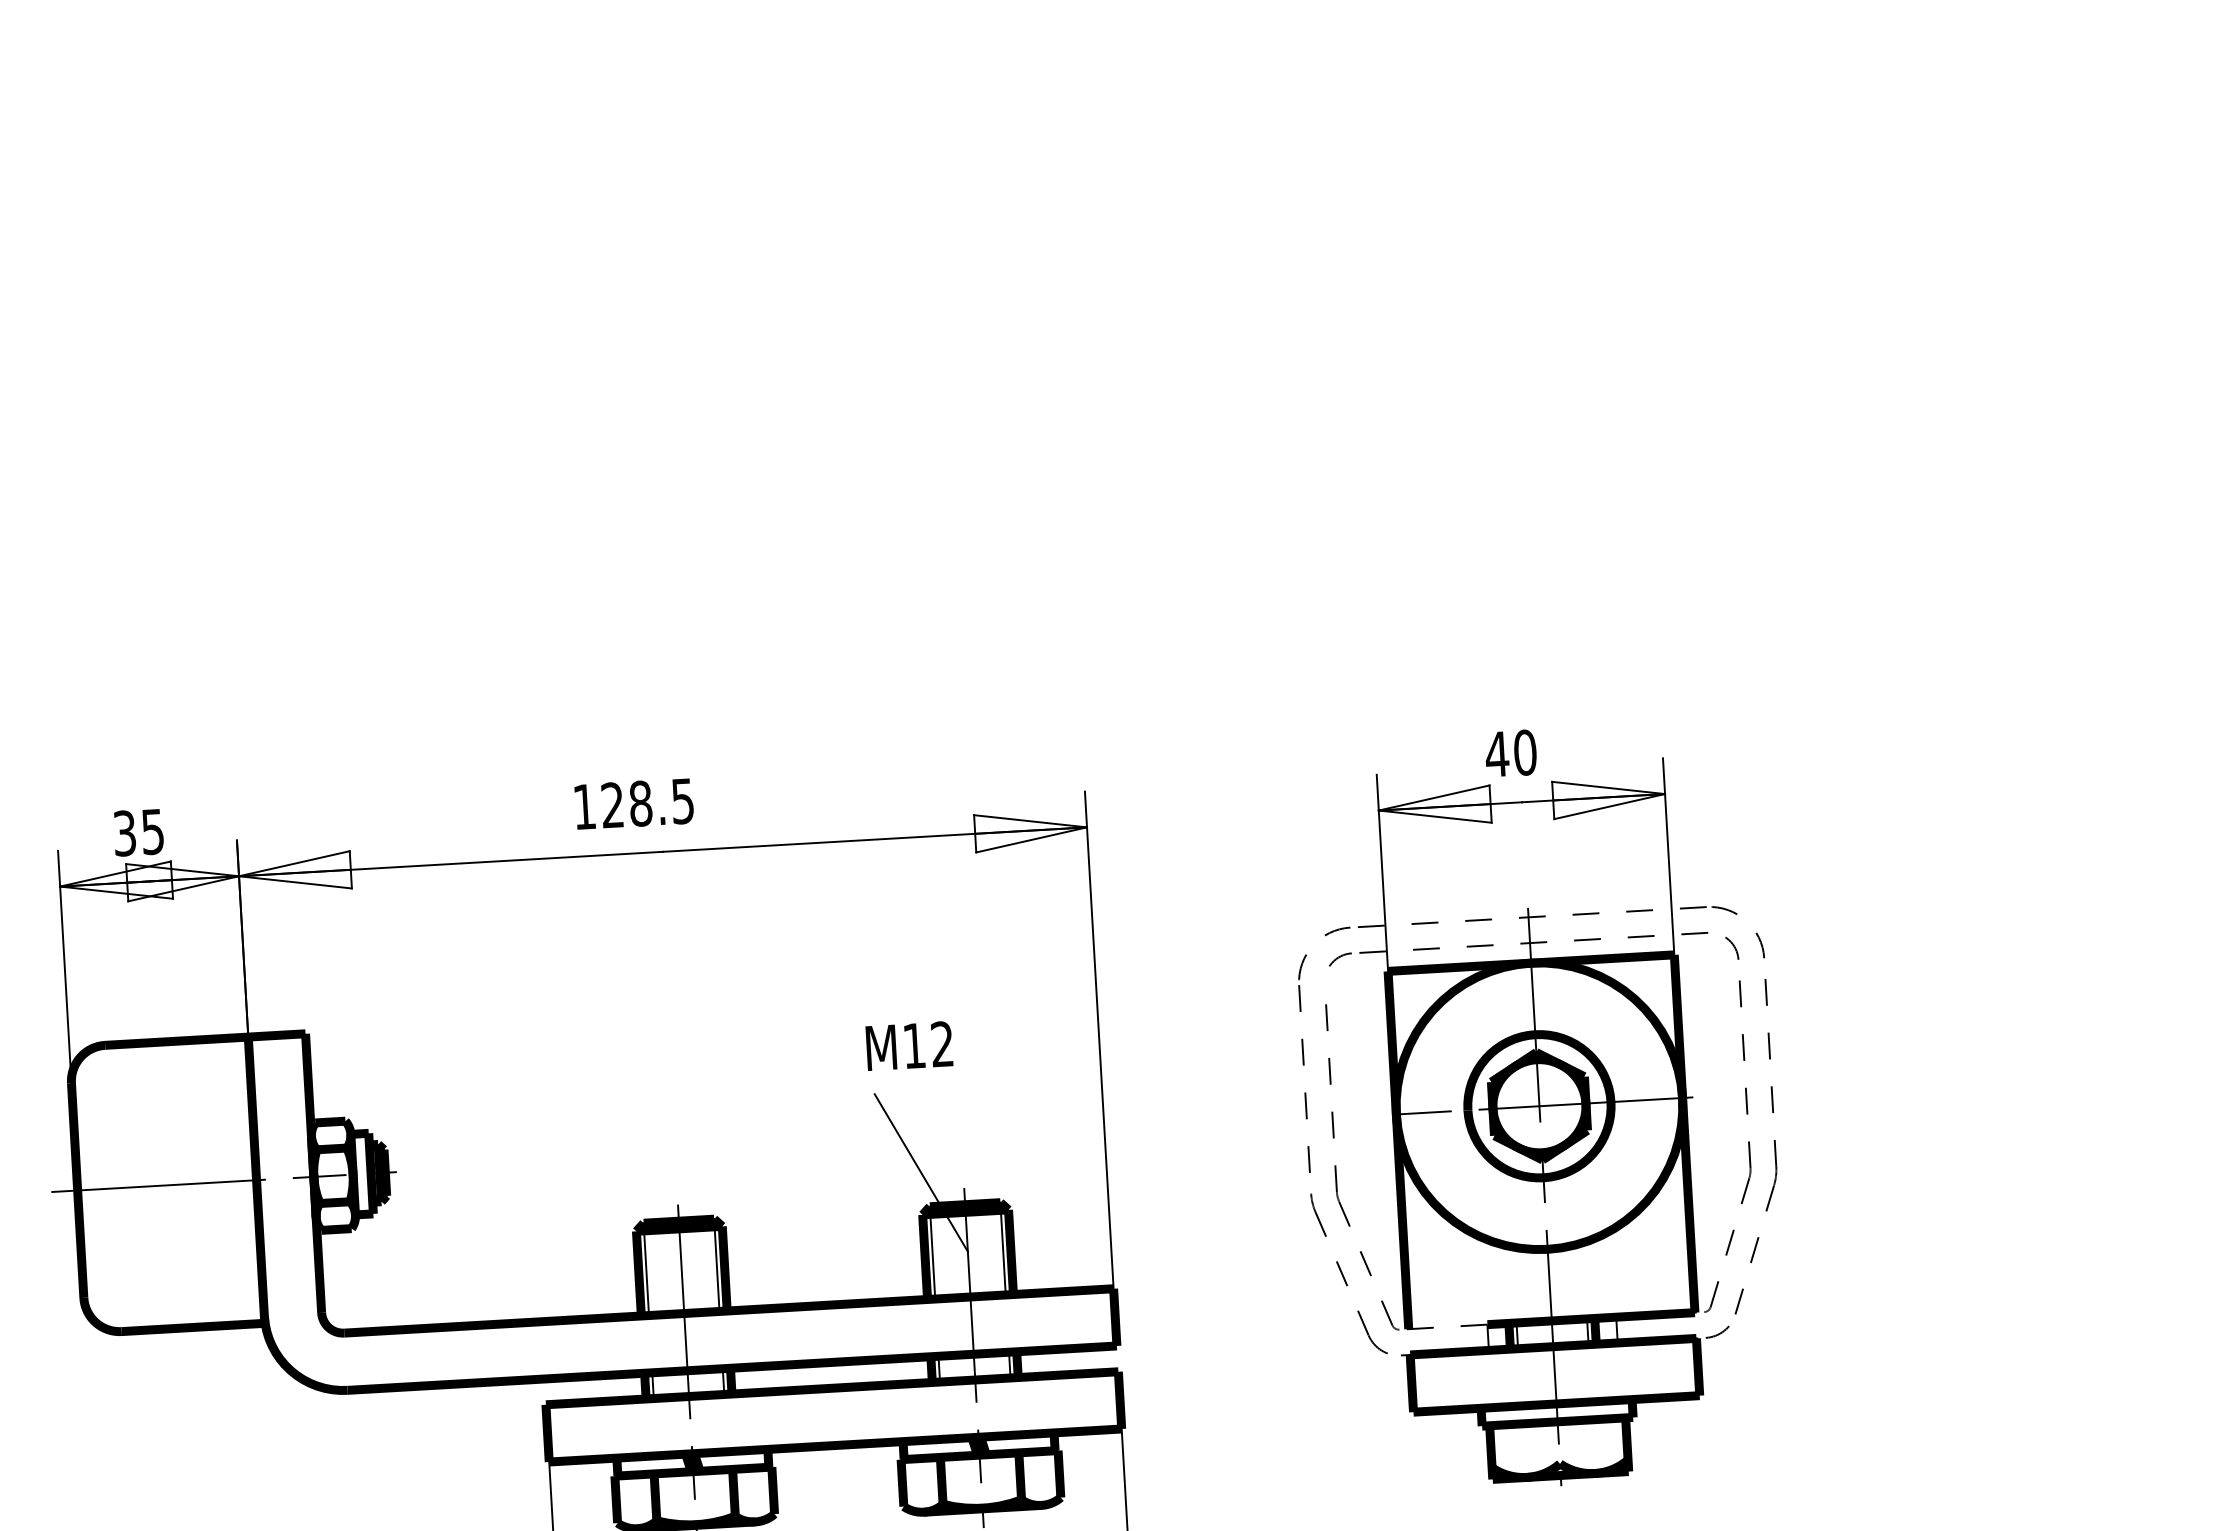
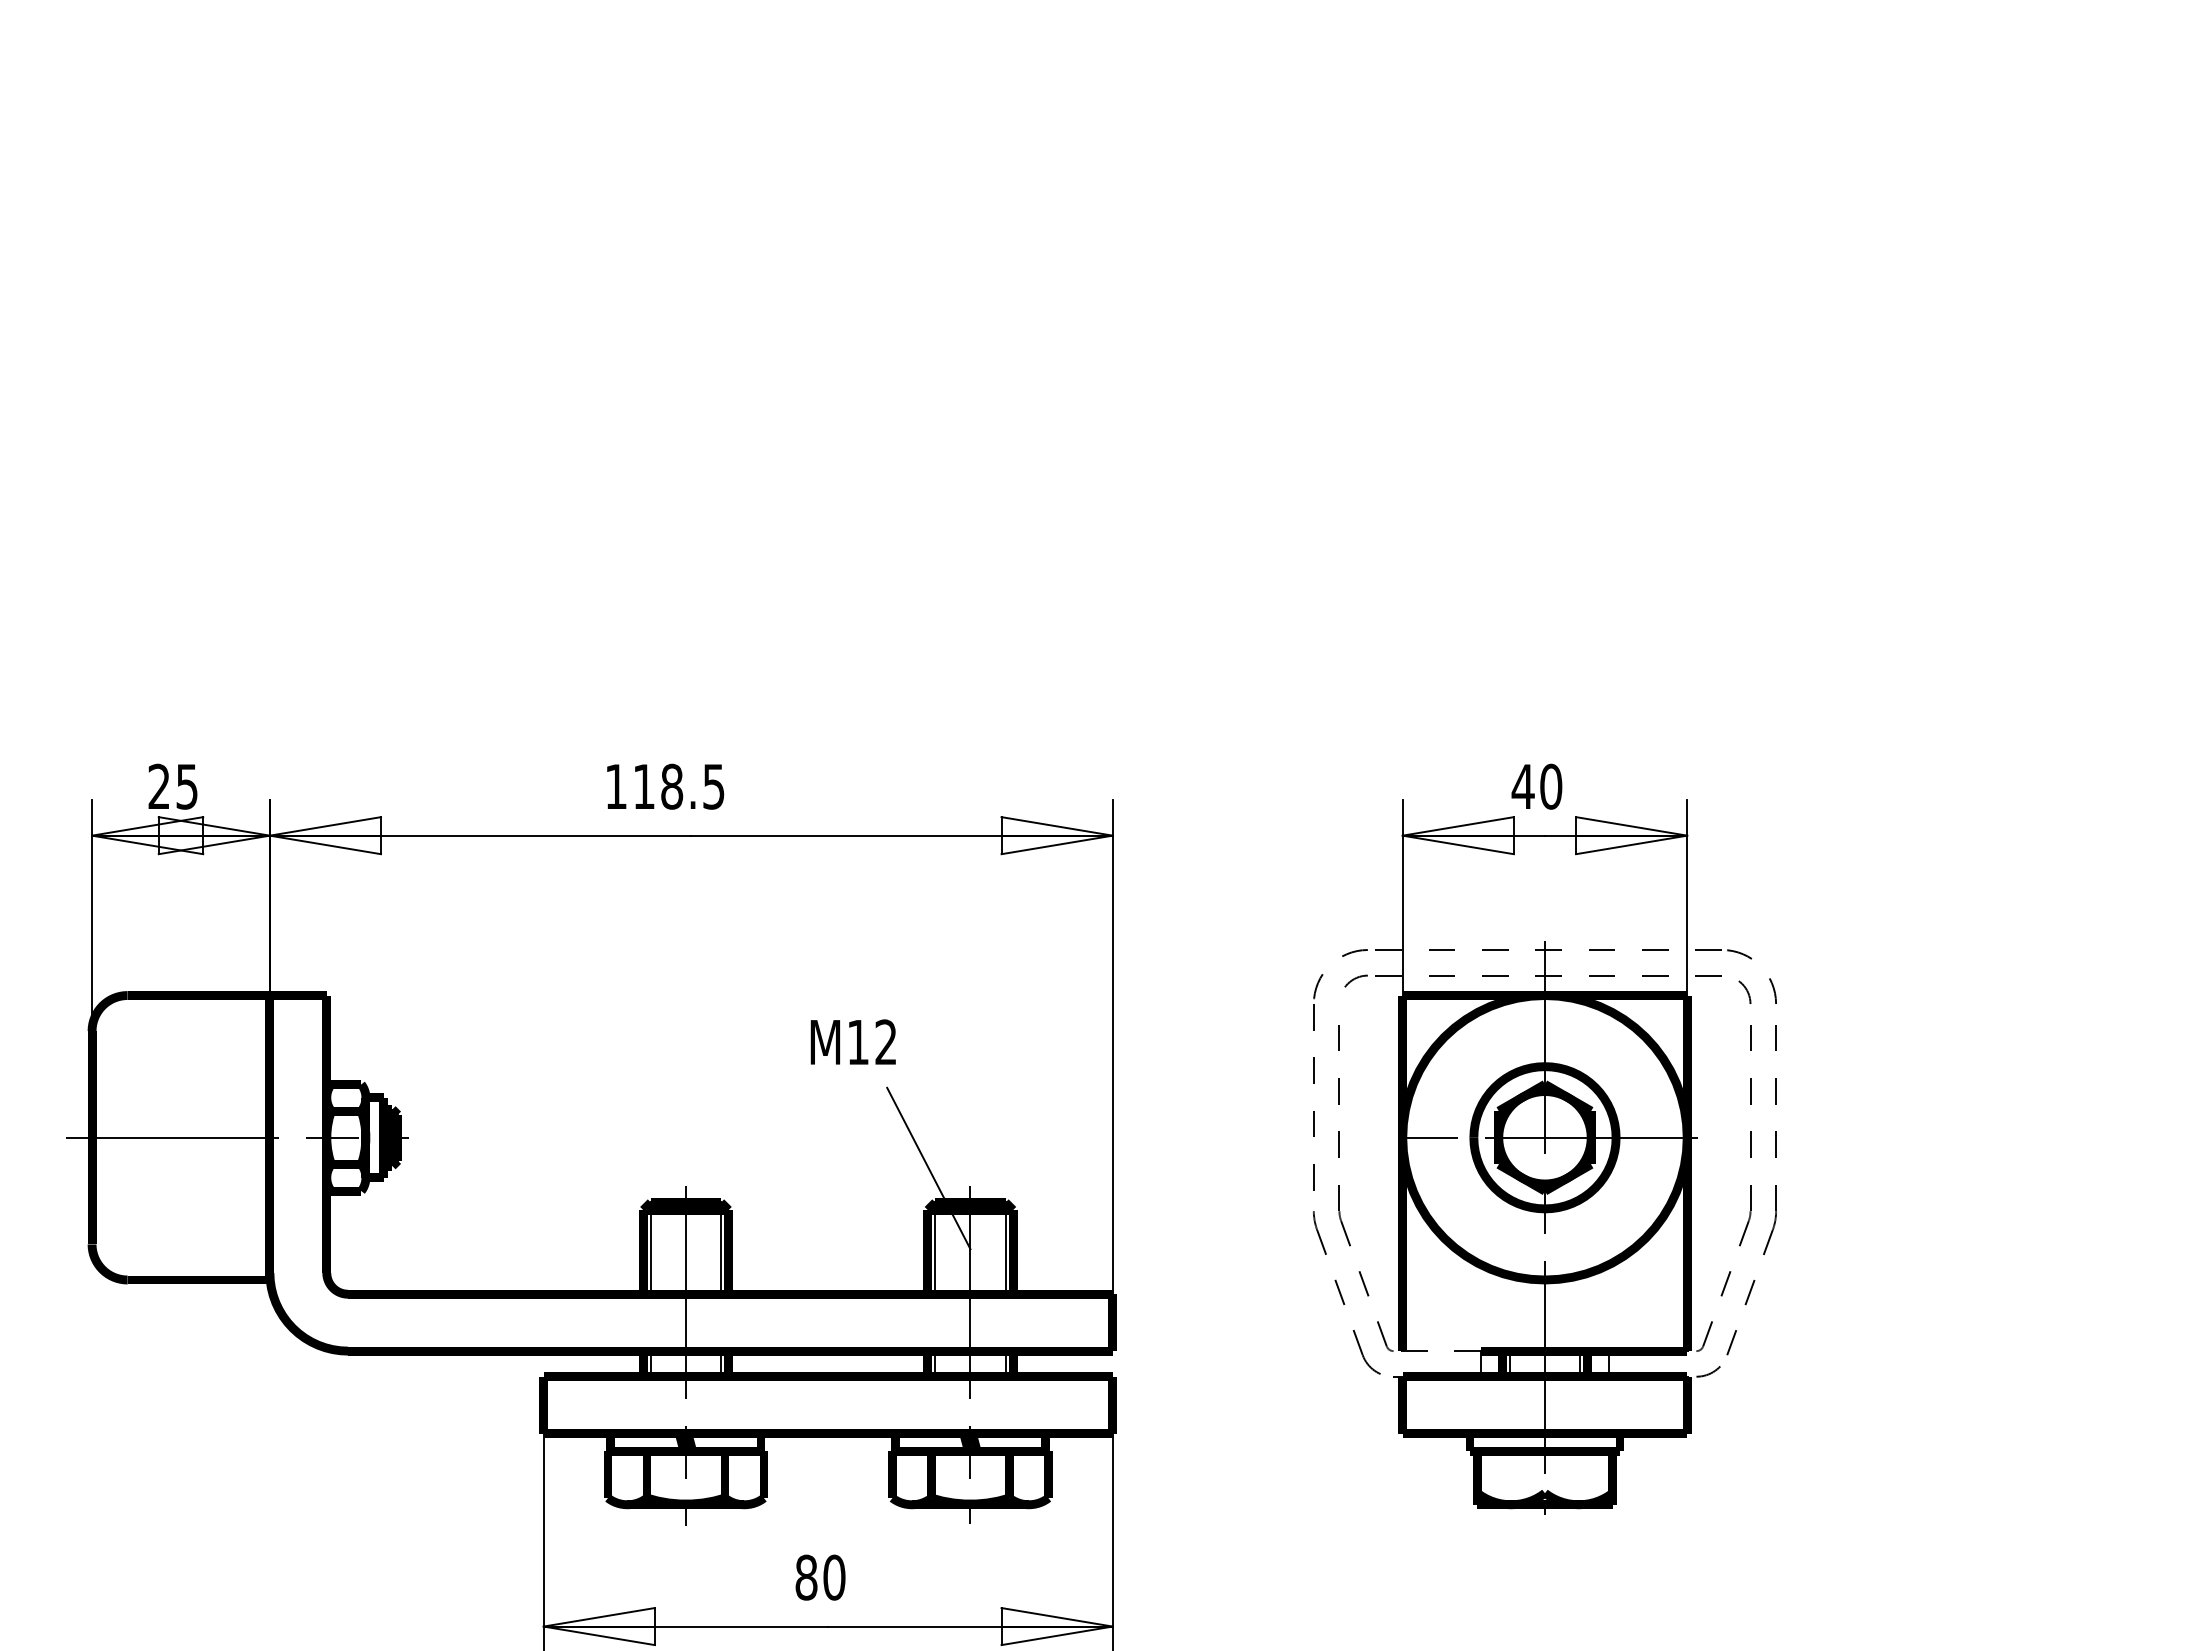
text: (612, 804) -> (643, 785), 128.5 -> 118.5
text: (124, 833) -> (158, 786), 35 -> 25
text: (908, 1045) -> (852, 1041), moved

